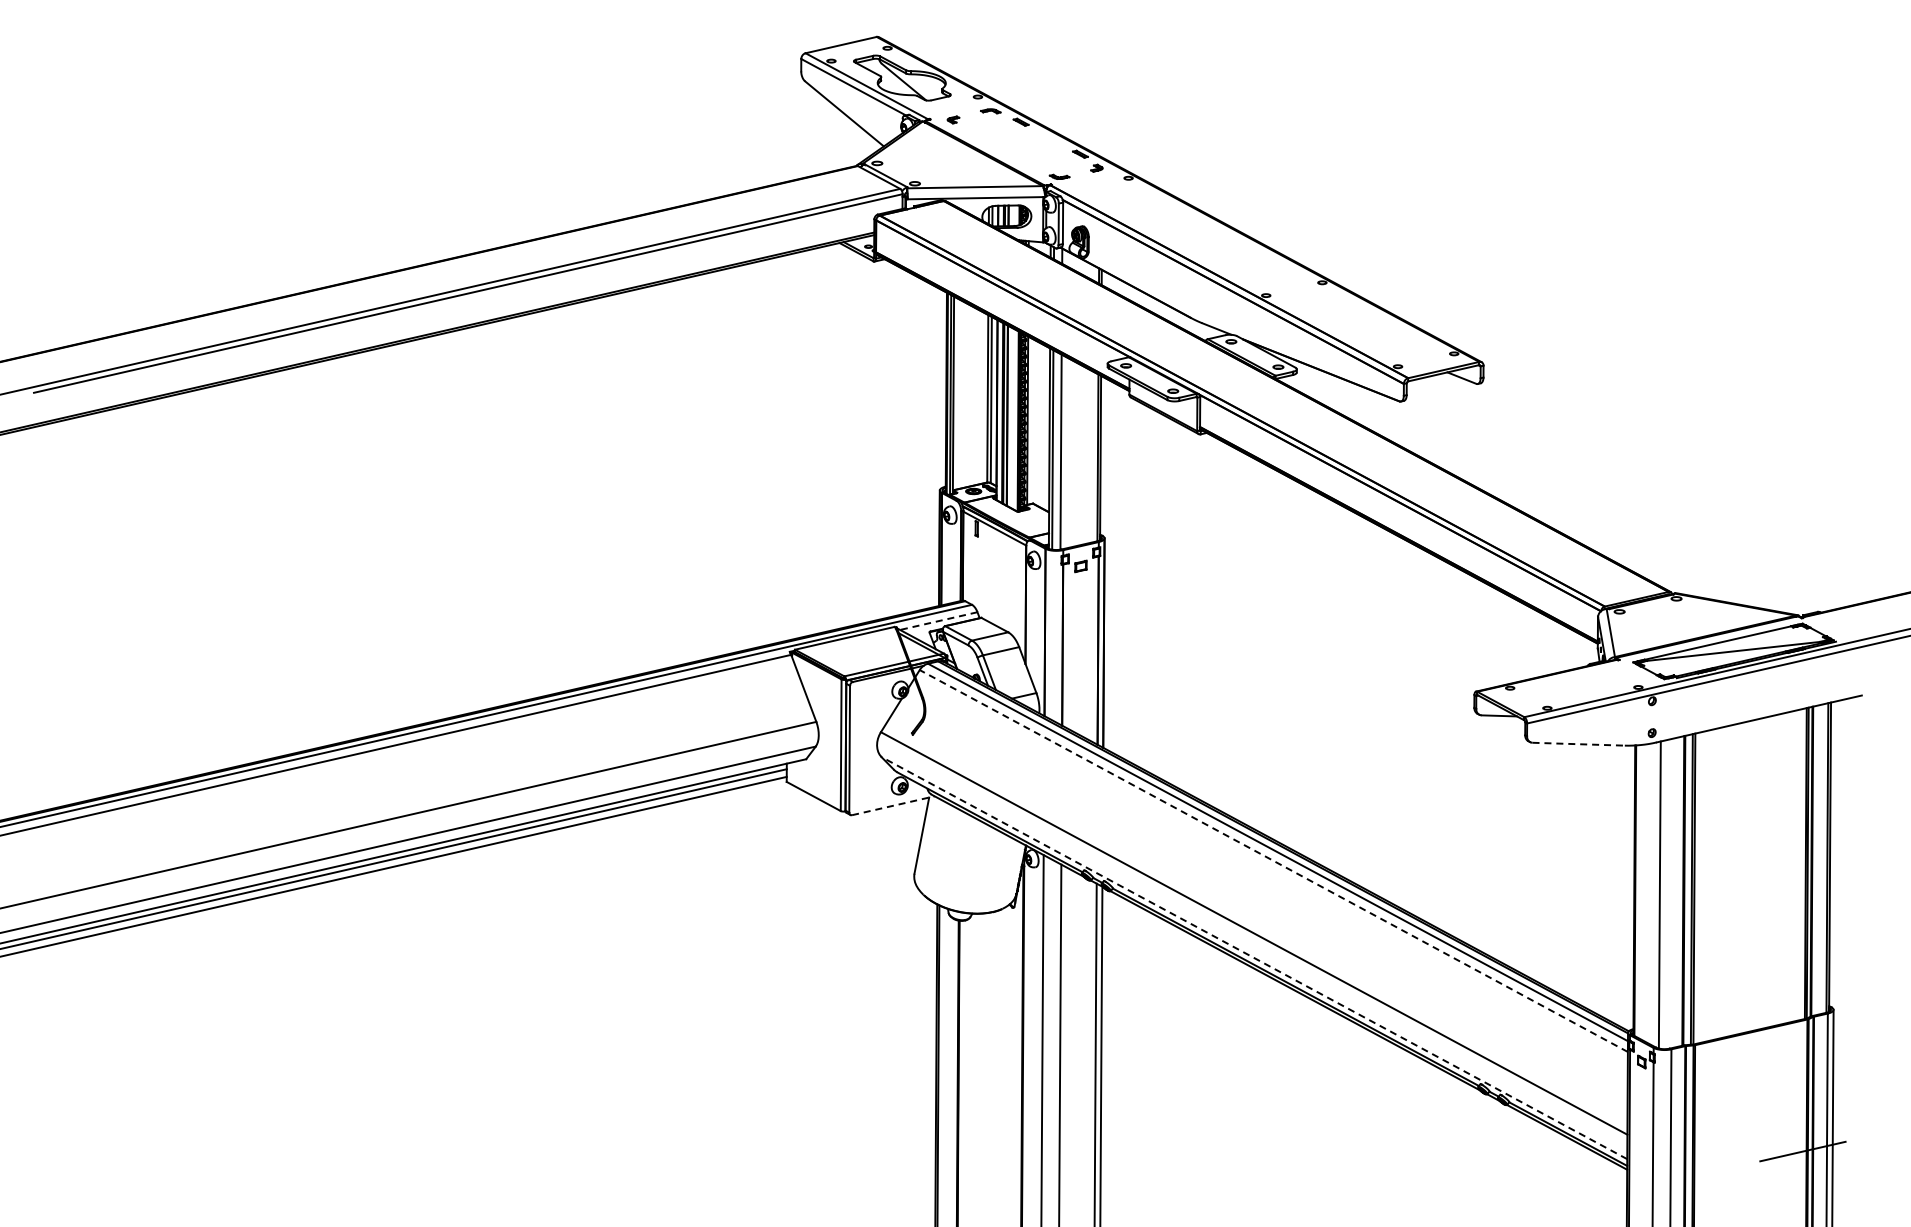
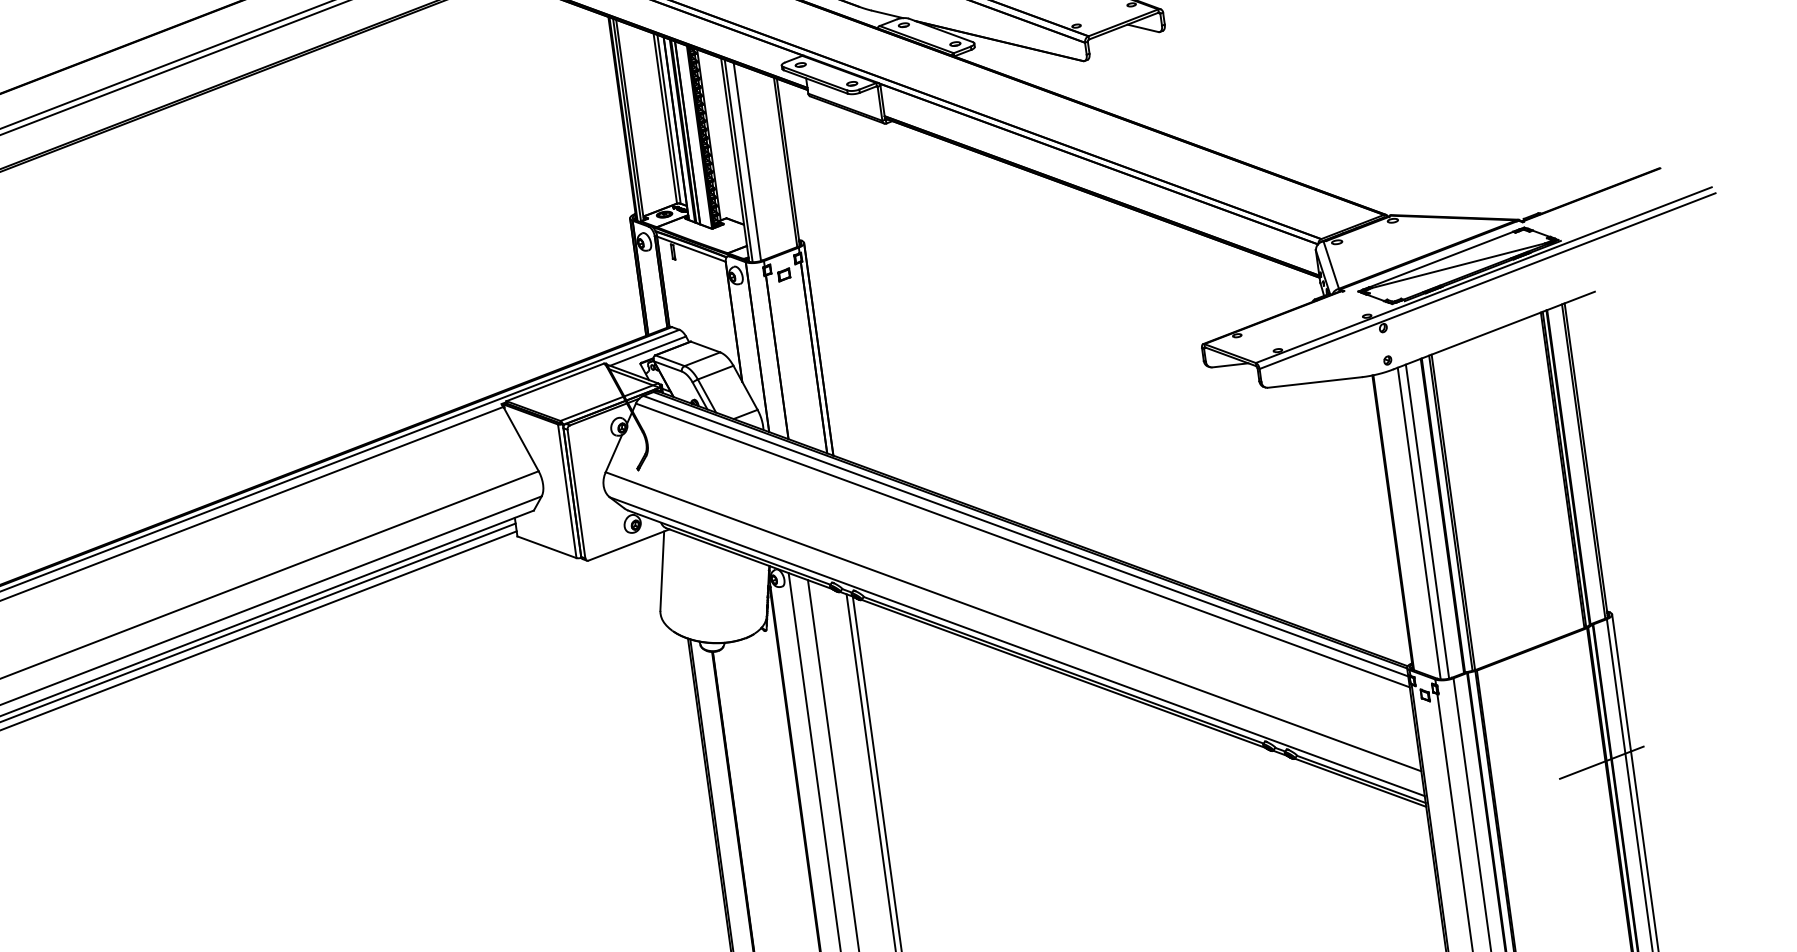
line: (938, 621) -> (647, 351), dashed -> solid
line: (1579, 744) -> (1315, 382), dashed -> solid
line: (893, 805) -> (629, 544), dashed -> solid
line: (1273, 860) -> (1022, 544), dashed -> solid
line: (1668, 894) -> (1427, 521), added
line: (1254, 958) -> (1017, 647), dashed -> solid

